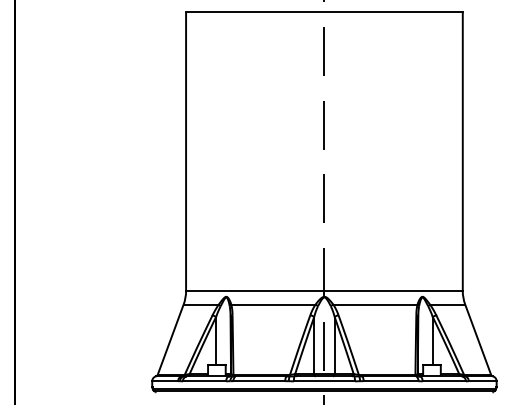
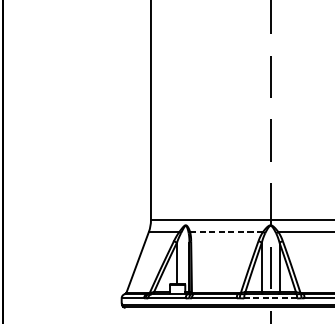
line: (272, 304) -> (225, 231), solid -> dashed
line: (324, 381) -> (270, 298), solid -> dashed

